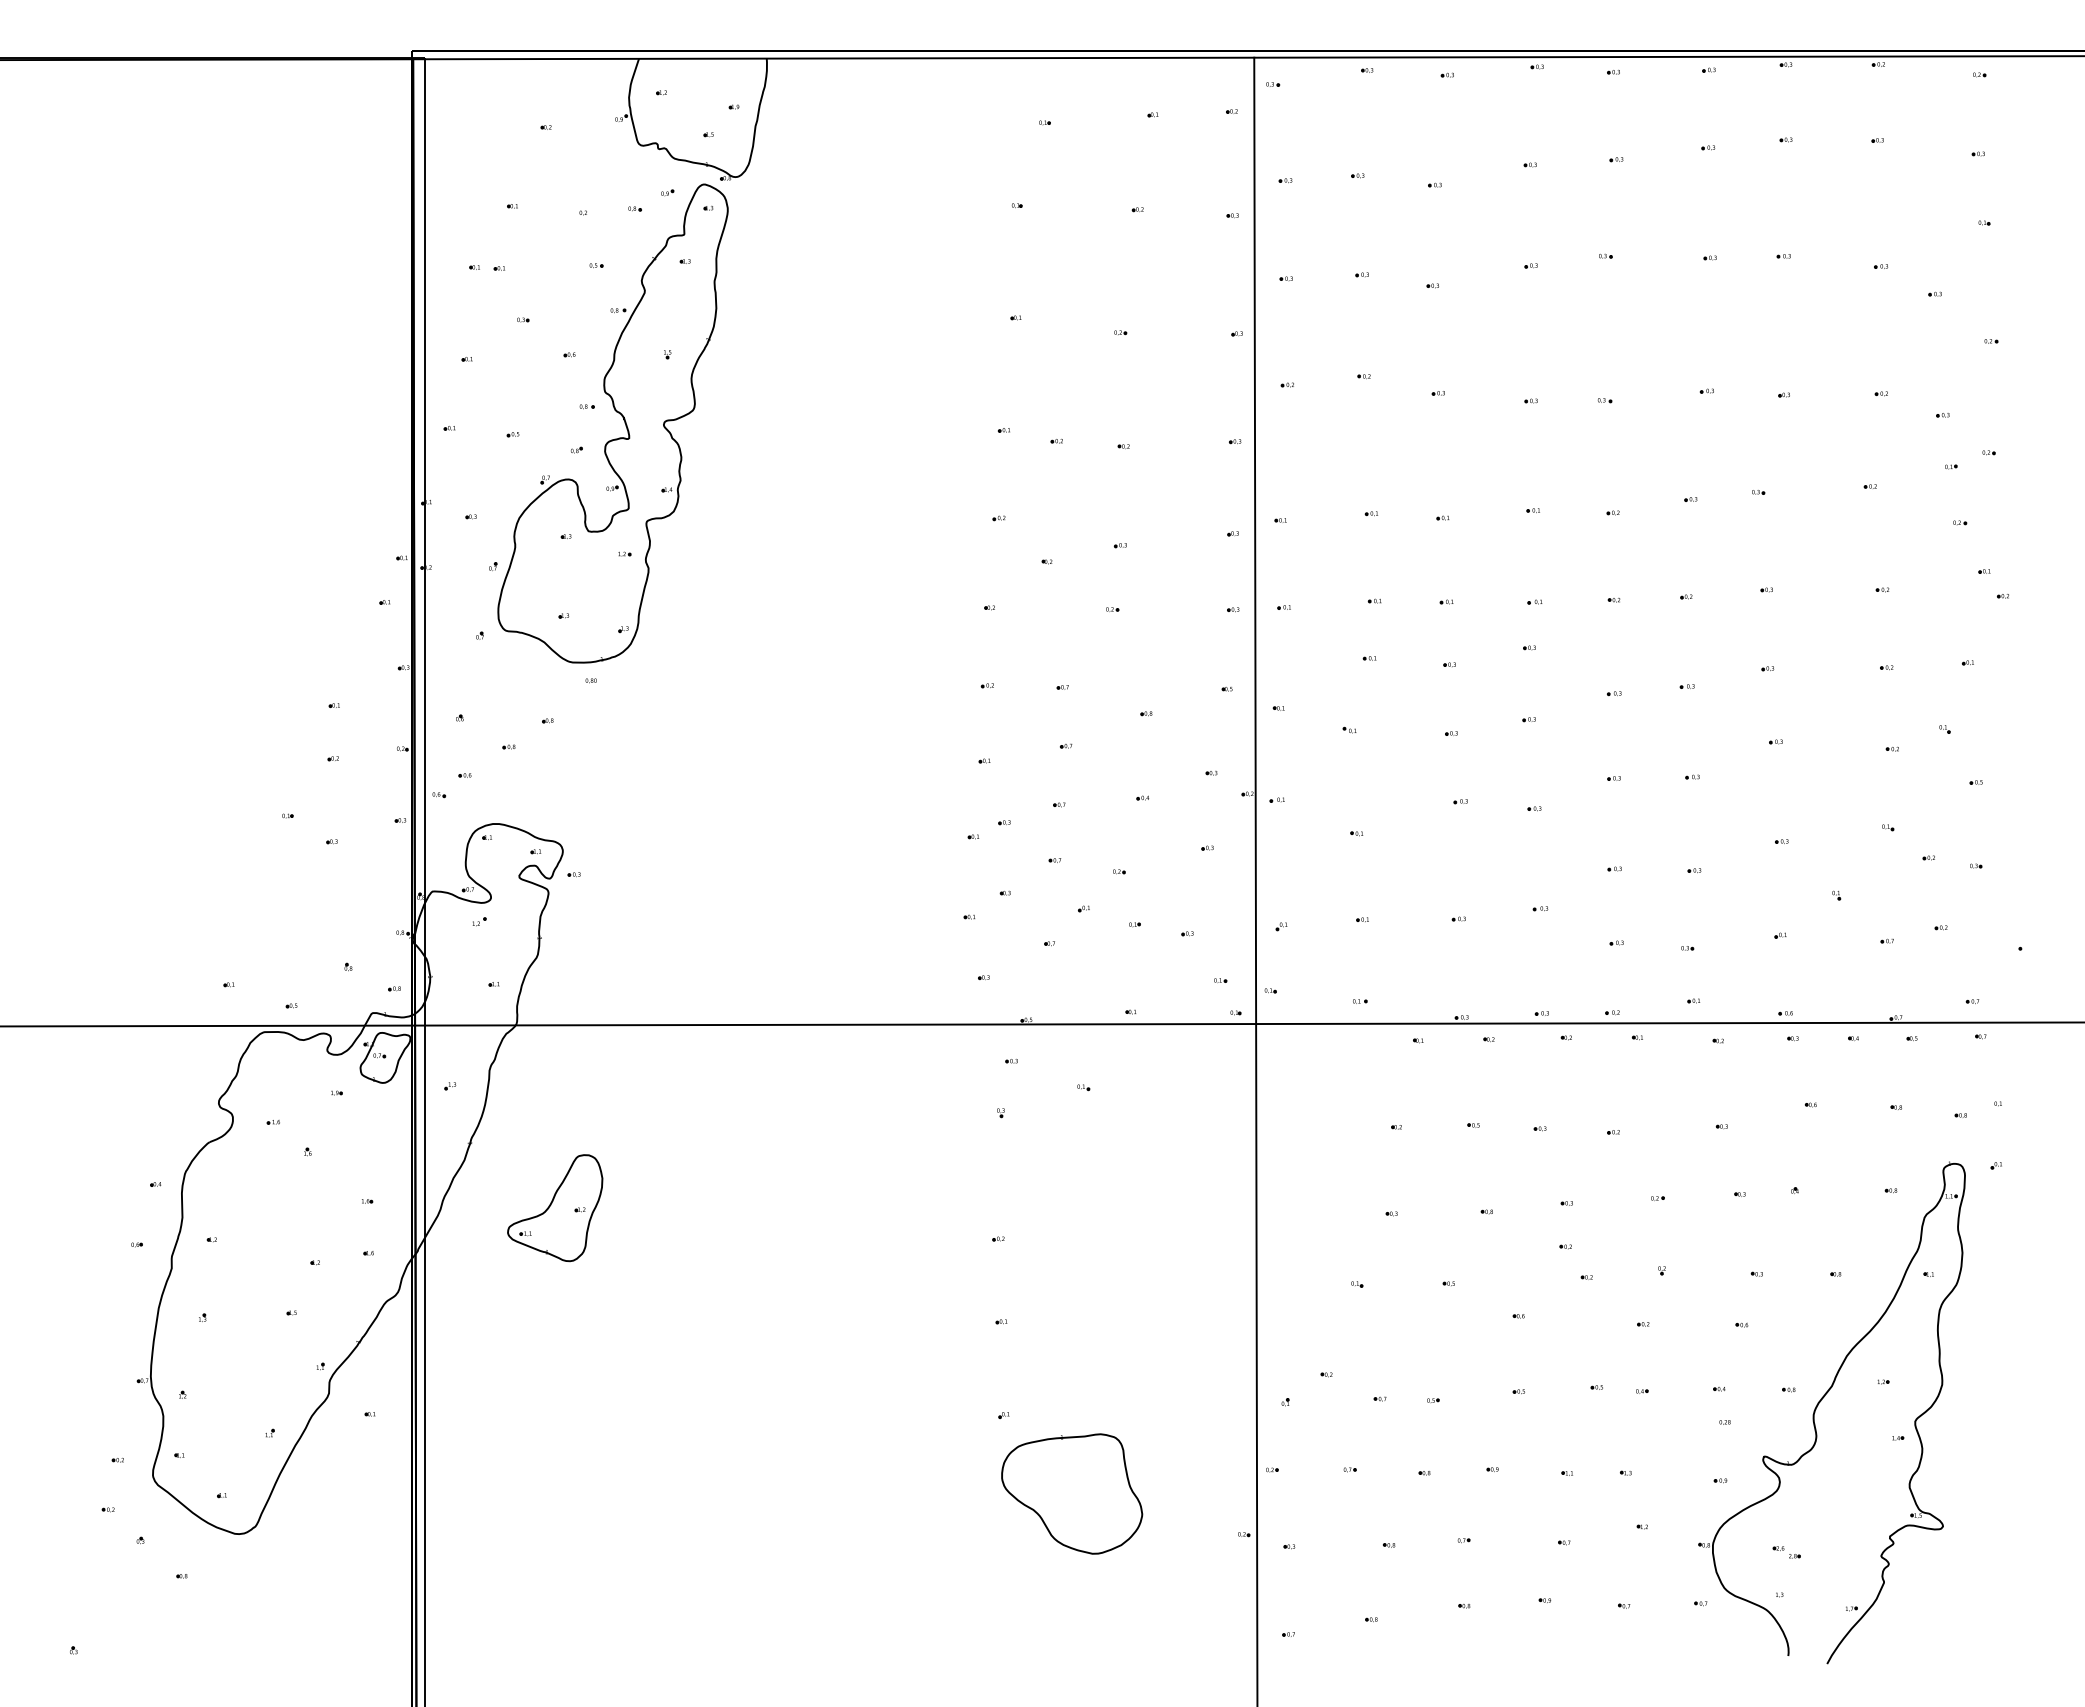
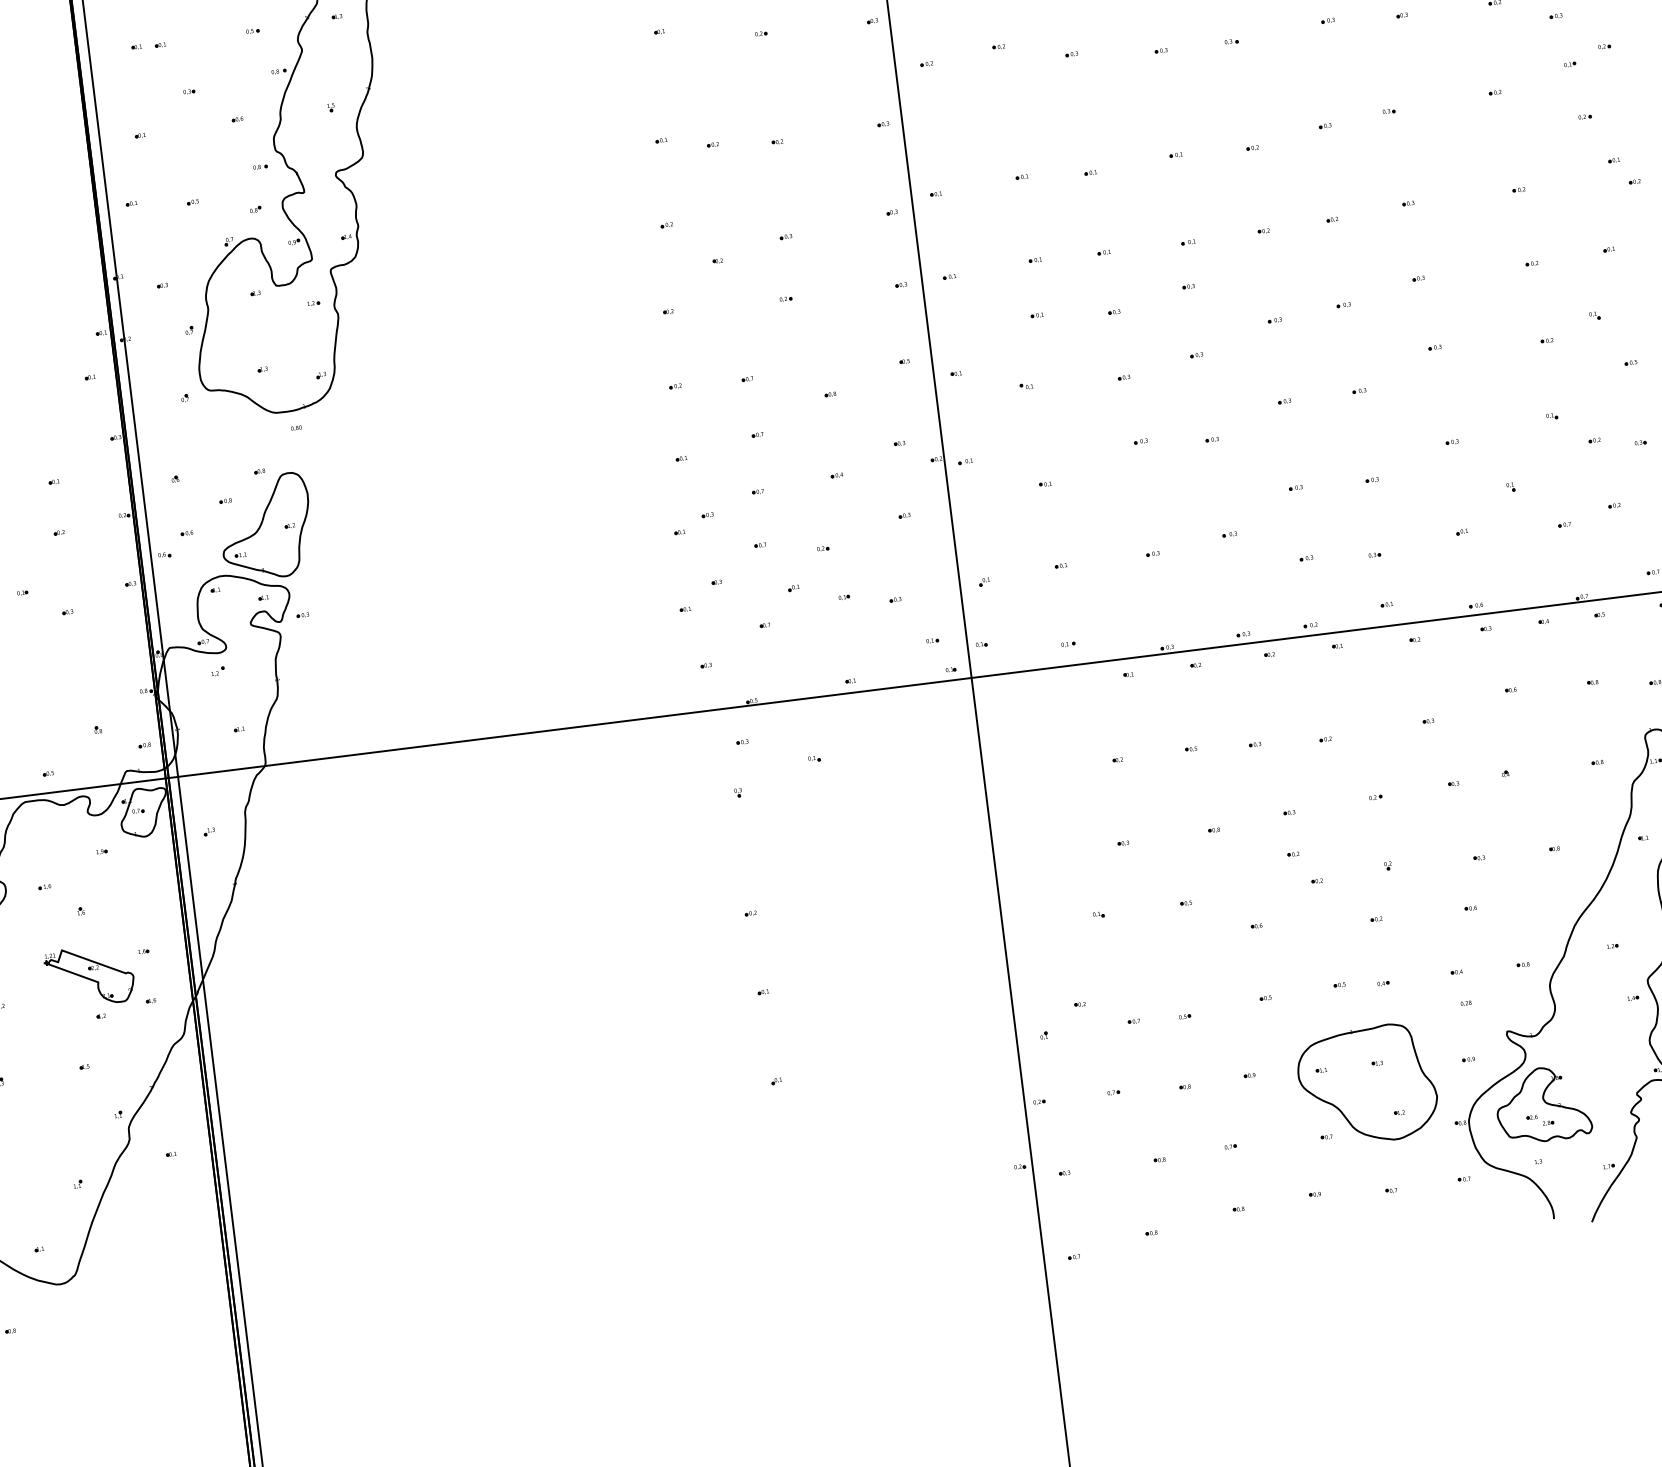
part: (555, 1208) -> (266, 527), moved
part: (308, 1219) -> (89, 975), added
part: (1072, 1493) -> (1367, 1084), moved
part: (1791, 1536) -> (1542, 1104), added

